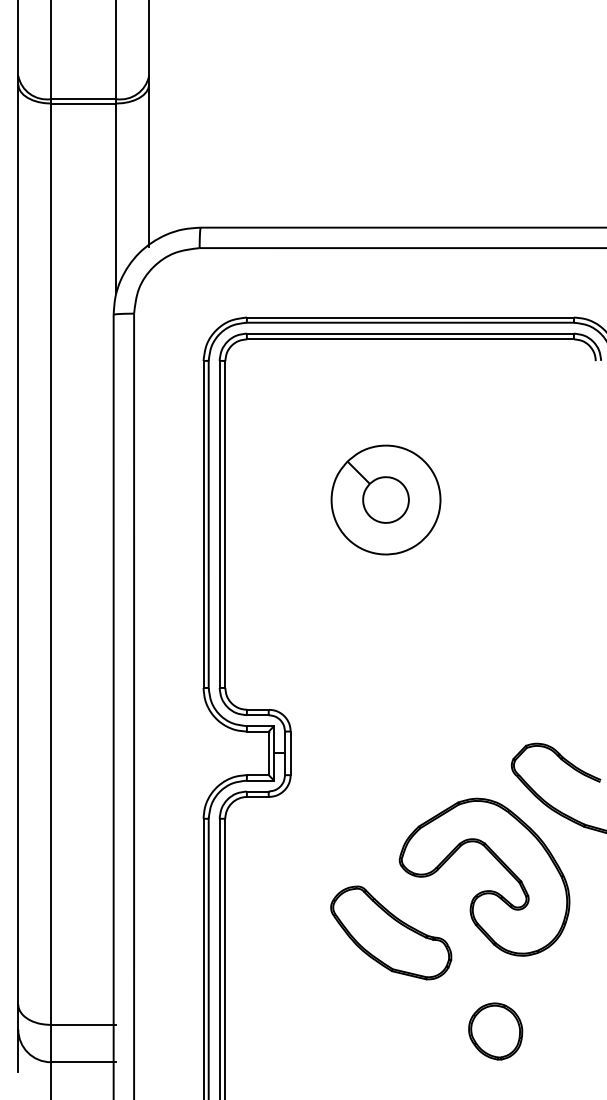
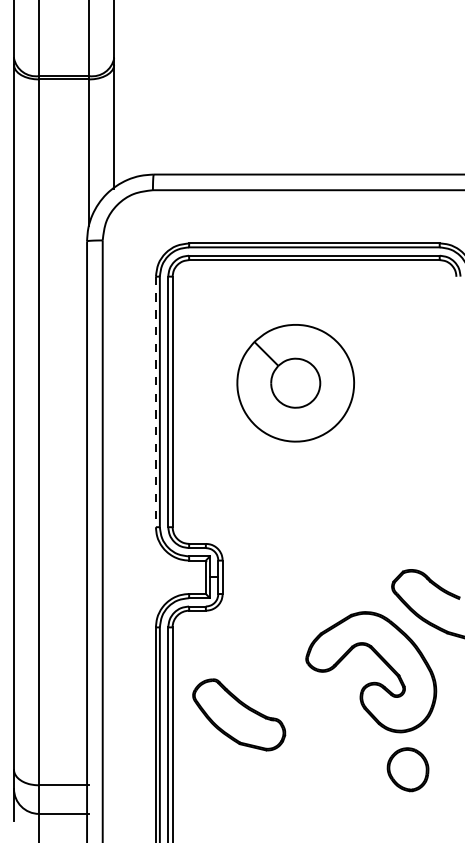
part: (385, 499) -> (295, 382), size x1.4
line: (203, 525) -> (155, 402), solid -> dashed
part: (391, 932) -> (239, 714), moved
part: (495, 1031) -> (407, 769), moved

